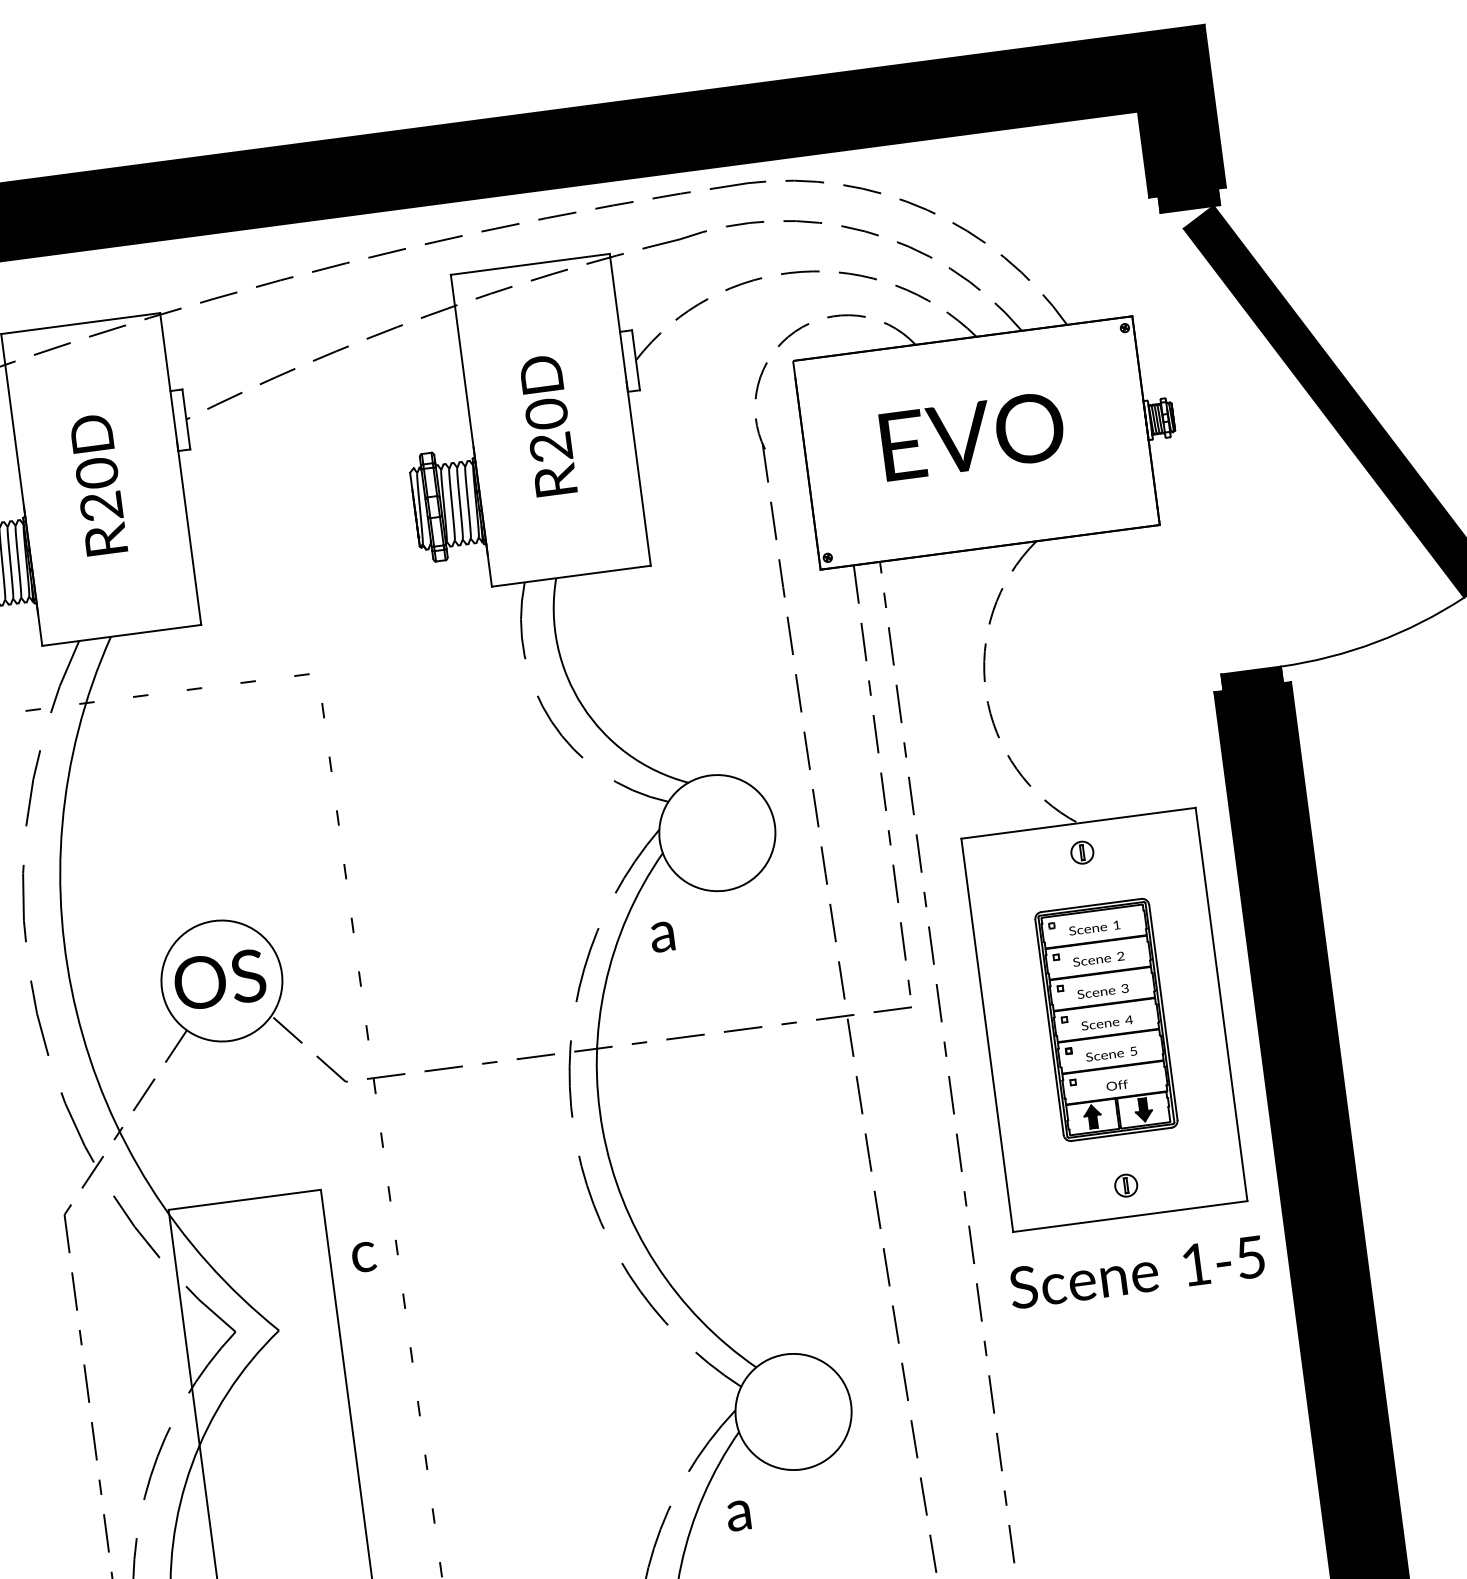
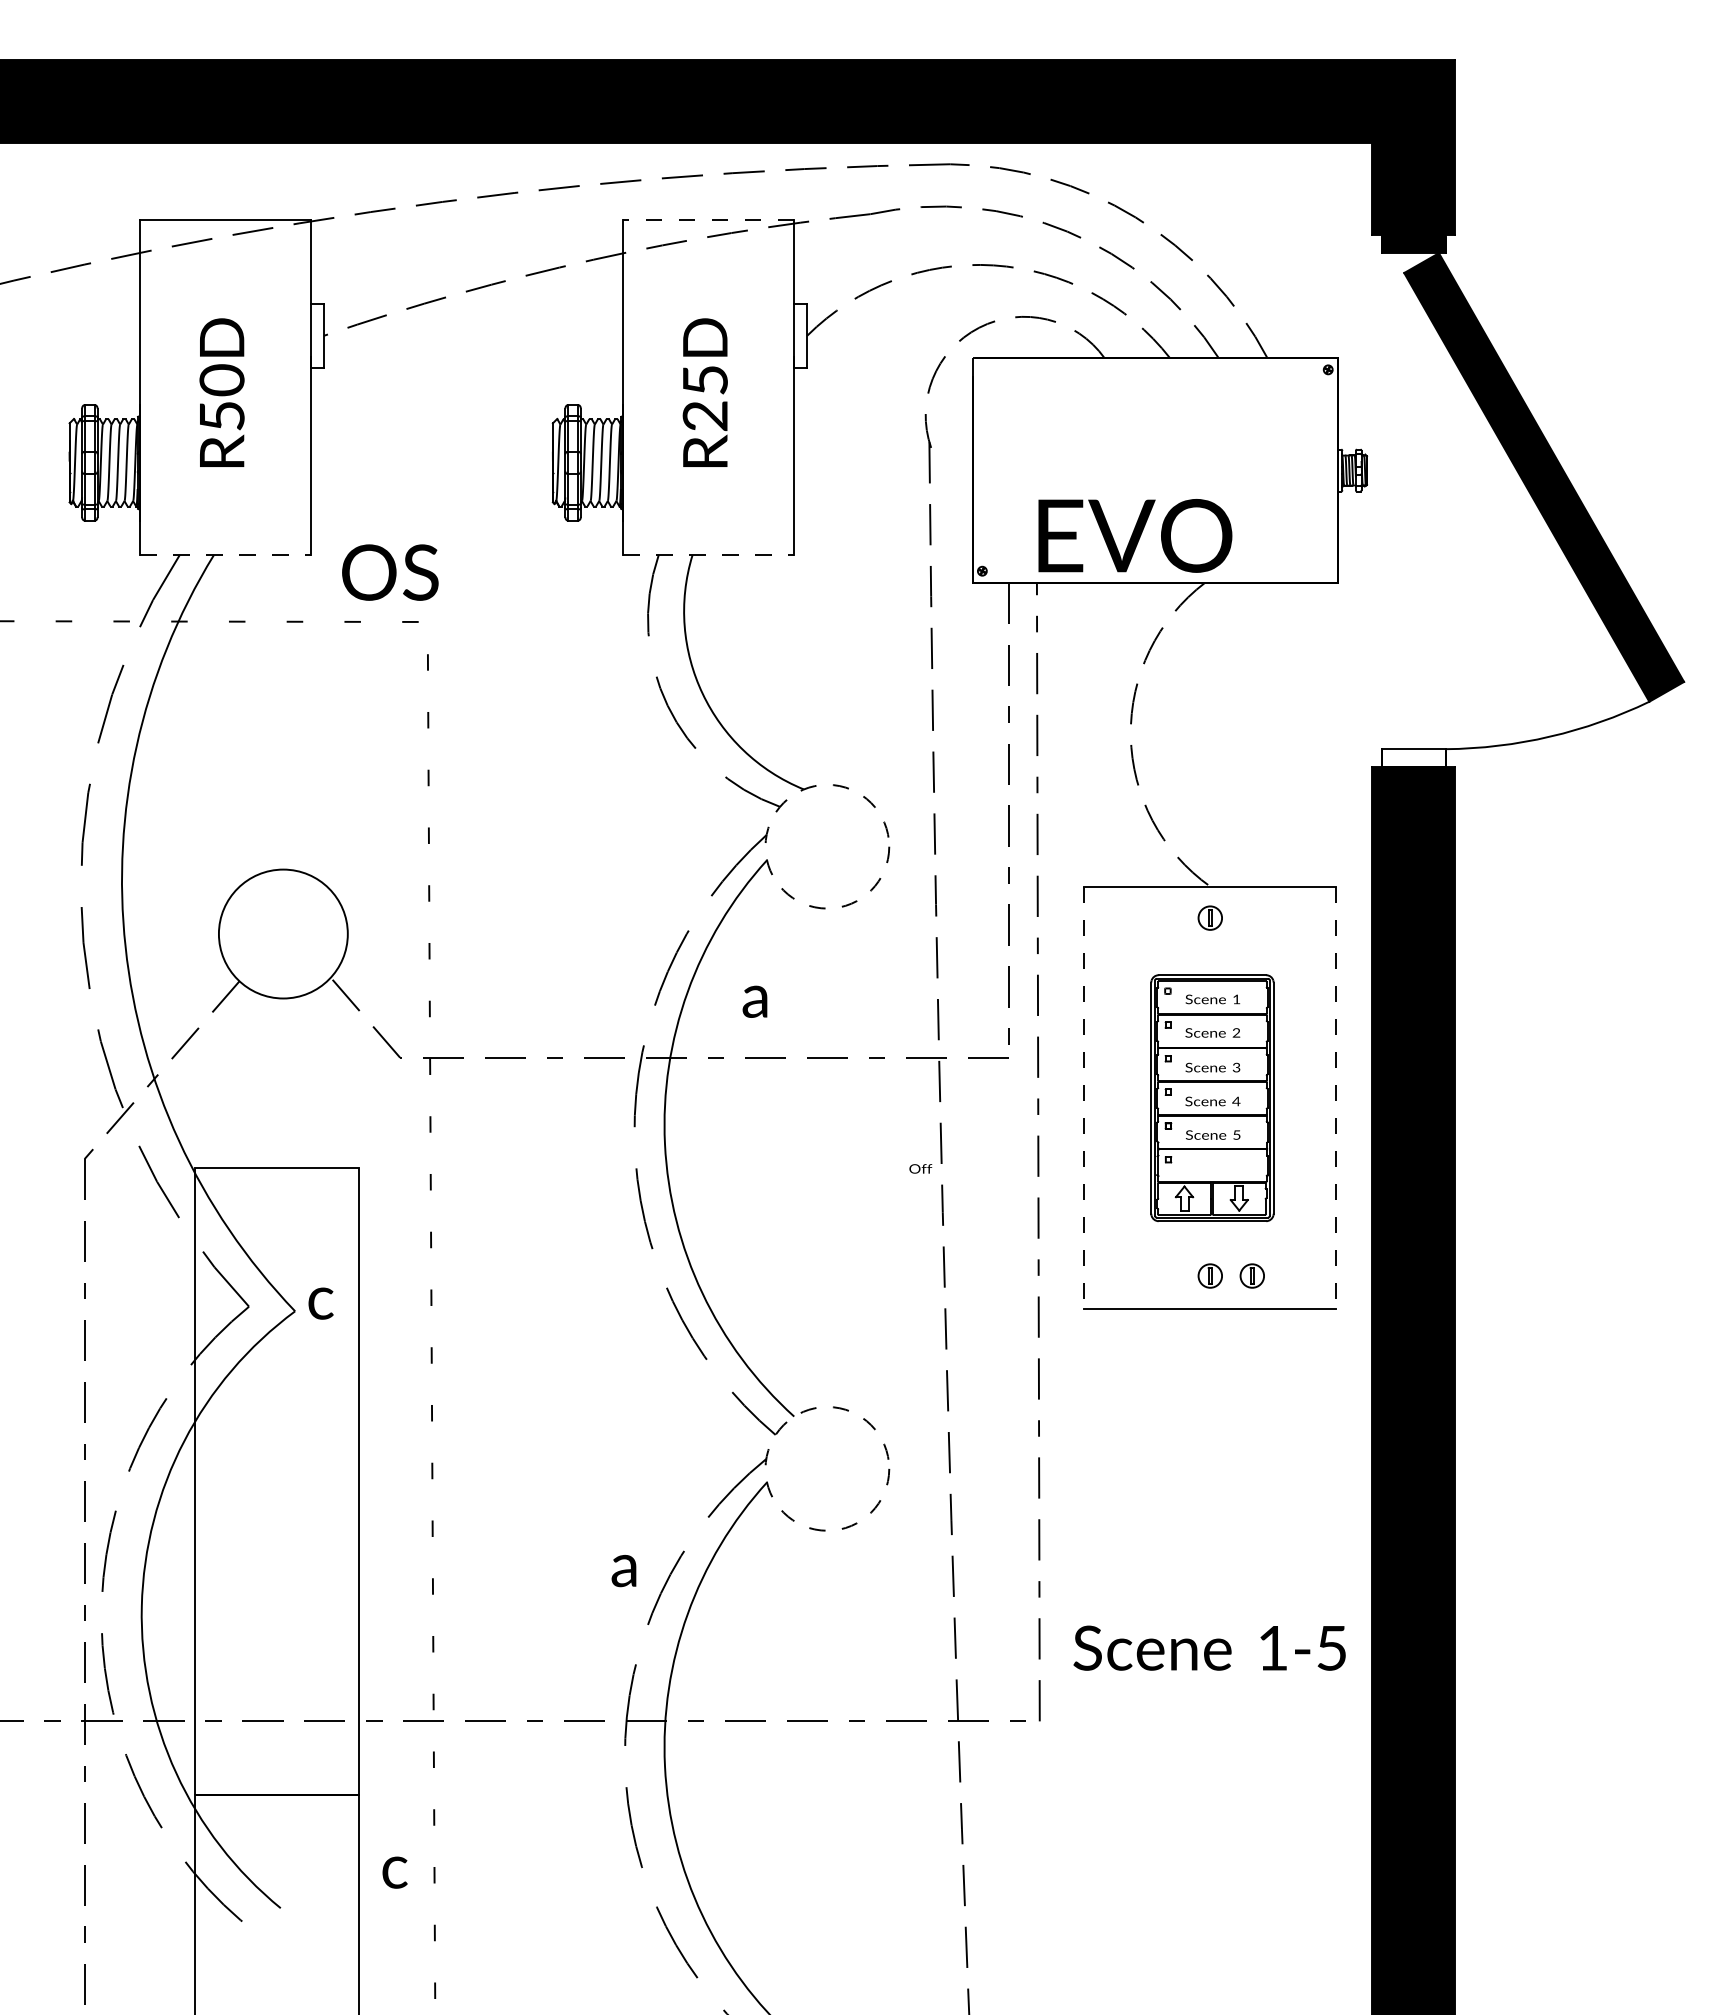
line: (529, 264) -> (708, 219), solid -> dashed
text: (545, 414) -> (704, 380), R20D -> R25D
text: (972, 435) -> (1135, 535), moved
text: (100, 507) -> (221, 416), R20D -> R50D
line: (571, 575) -> (709, 554), solid -> dashed
line: (122, 634) -> (226, 554), solid -> dashed
fill: (1251, 678) -> (1413, 757), removed
circle: (717, 832) -> (827, 846), solid -> dashed
text: (662, 936) -> (754, 1001), moved
text: (219, 979) -> (390, 572), moved
line: (1221, 1005) -> (1336, 1098), solid -> dashed
line: (987, 1035) -> (1084, 1098), solid -> dashed
text: (1116, 1085) -> (920, 1168), moved
fill: (1142, 1110) -> (1238, 1198), removed
fill: (1092, 1116) -> (1184, 1198), removed
part: (1164, 1180) -> (1251, 1275), added
text: (363, 1257) -> (320, 1303), moved
text: (1136, 1271) -> (1209, 1647), moved
circle: (793, 1411) -> (827, 1468), solid -> dashed
text: (738, 1516) -> (623, 1571), moved

